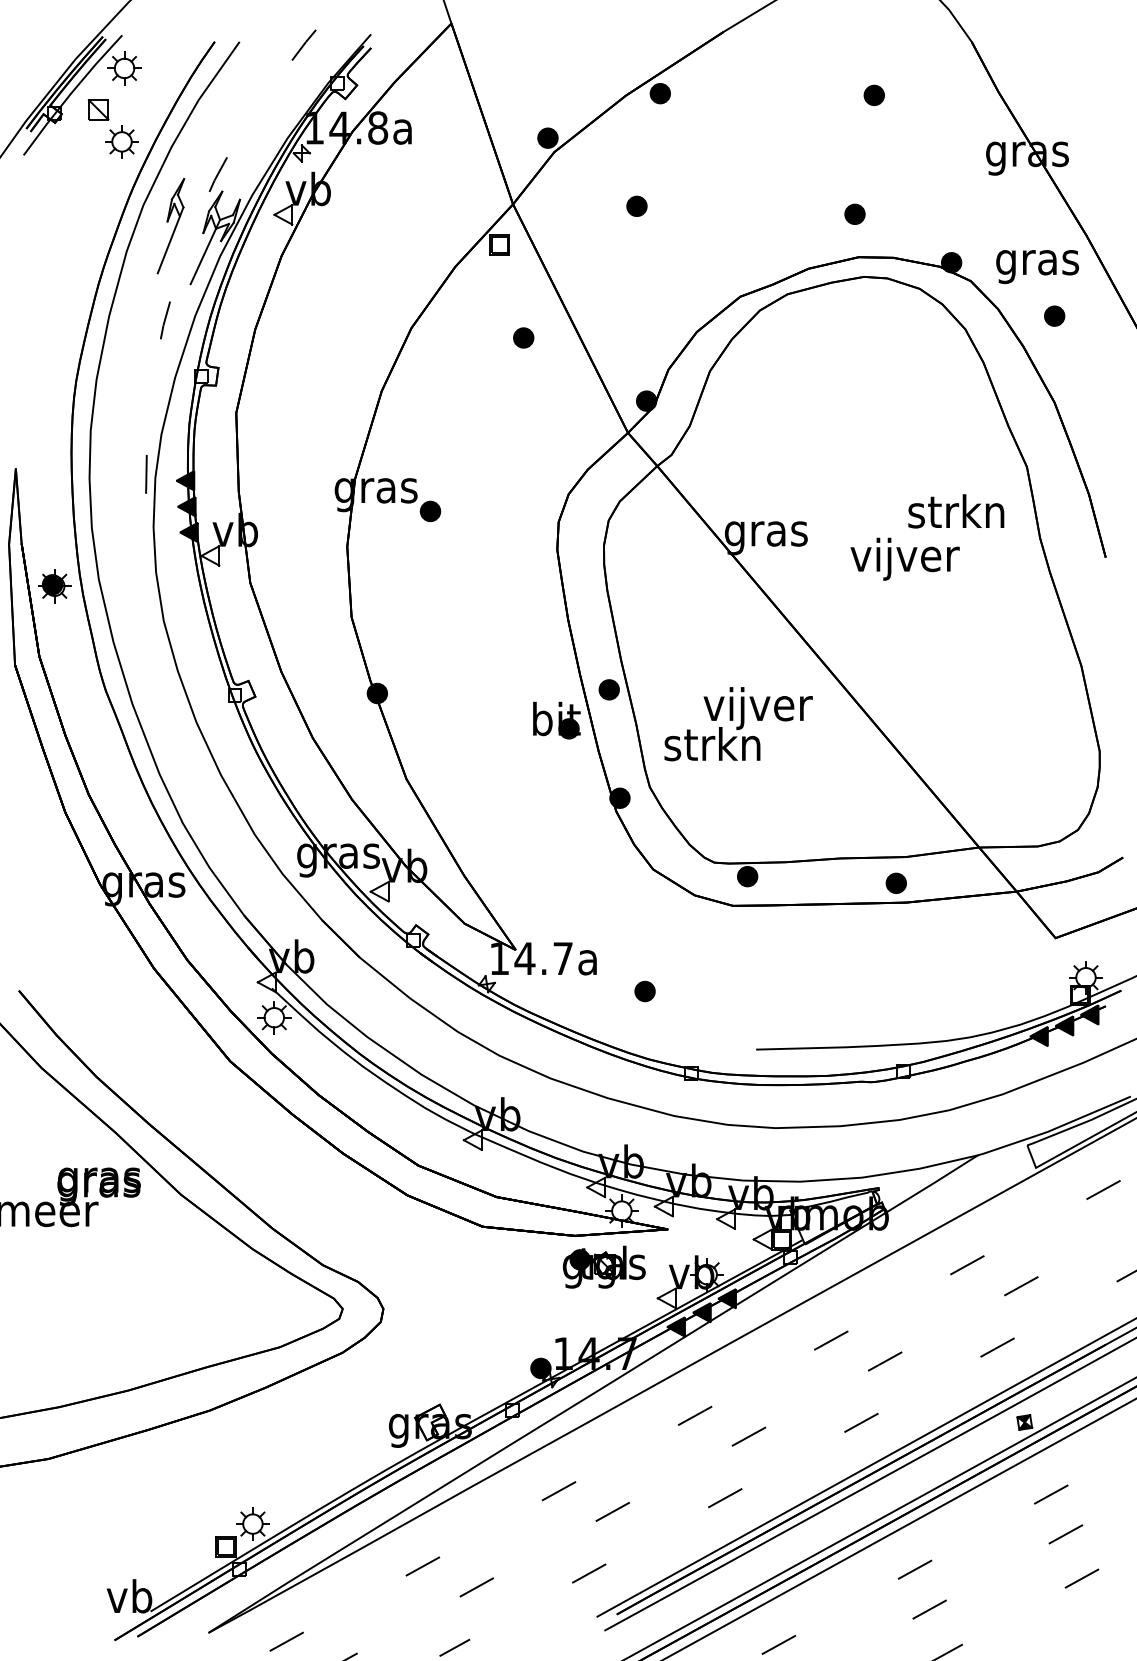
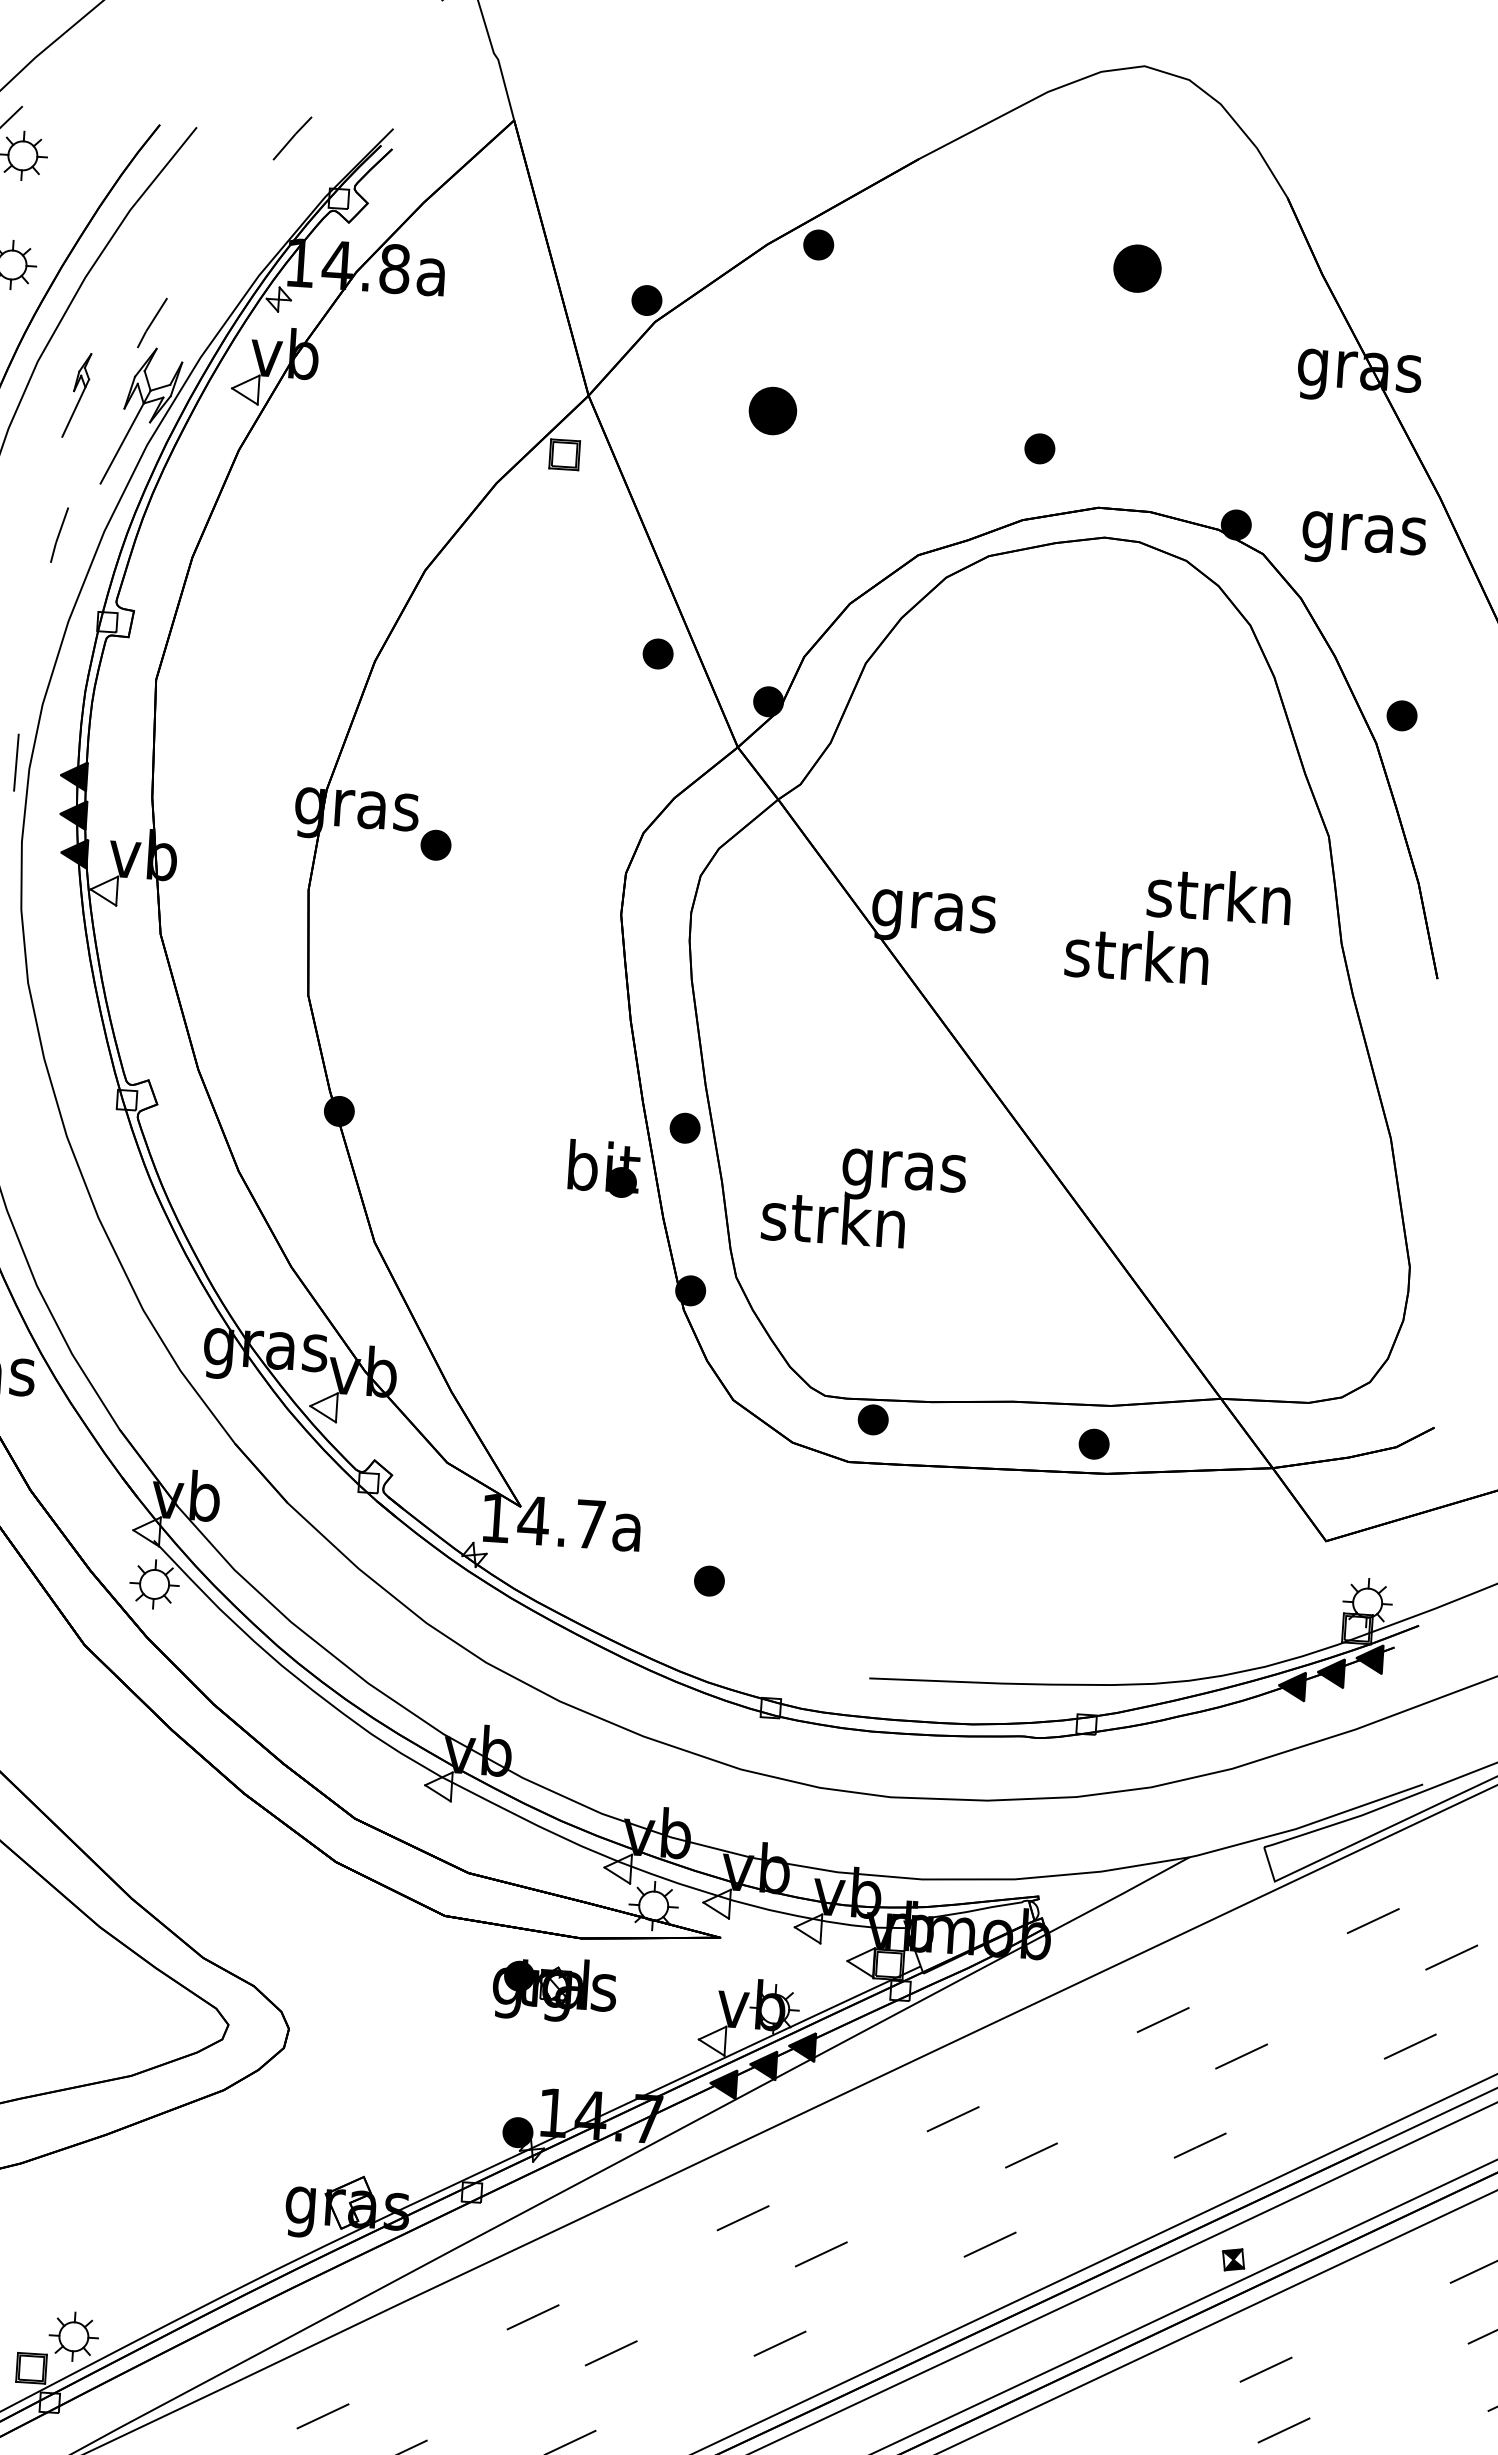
part: (873, 94) -> (1136, 266), size x1.6
part: (636, 205) -> (772, 409), size x1.6
part: (854, 213) -> (1039, 447), moved
part: (170, 226) -> (76, 395), size x0.6
part: (1054, 315) -> (1401, 714), moved
part: (523, 337) -> (657, 653), moved
text: (904, 558) -> (1137, 961), vijver -> strkn
text: (757, 708) -> (904, 1170), vijver -> gras
part: (604, 1266) -> (555, 1988), moved

